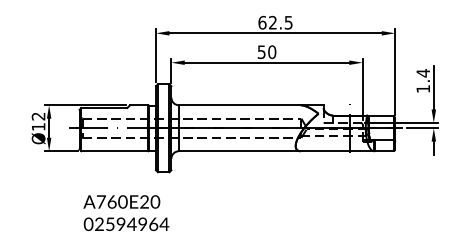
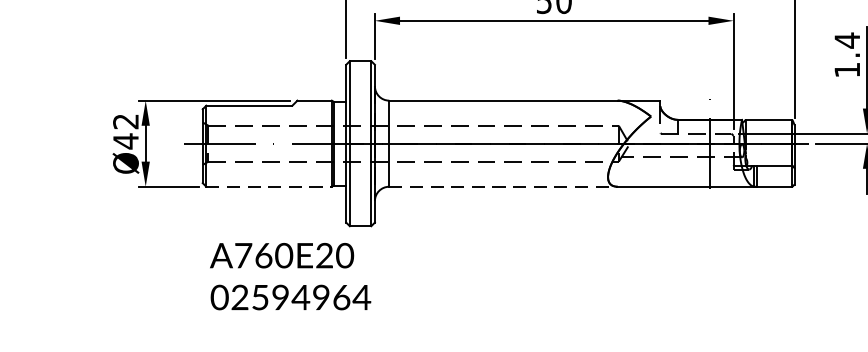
text: (38, 126) -> (125, 140), Ø12 -> Ø42
line: (115, 151) -> (270, 187), solid -> dashed
line: (239, 151) -> (502, 187), solid -> dashed
text: (126, 213) -> (290, 277), moved

